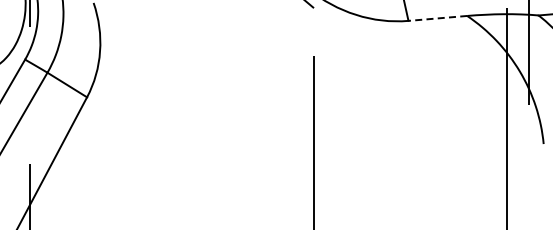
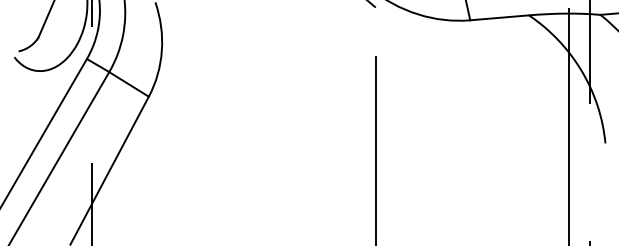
line: (437, 18) -> (499, 17), dashed -> solid

